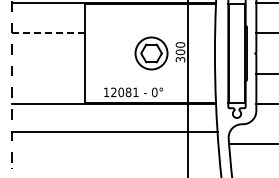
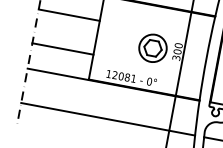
line: (48, 33) -> (69, 15), dashed -> solid
line: (48, 73) -> (62, 48), added
line: (115, 132) -> (108, 119), moved

